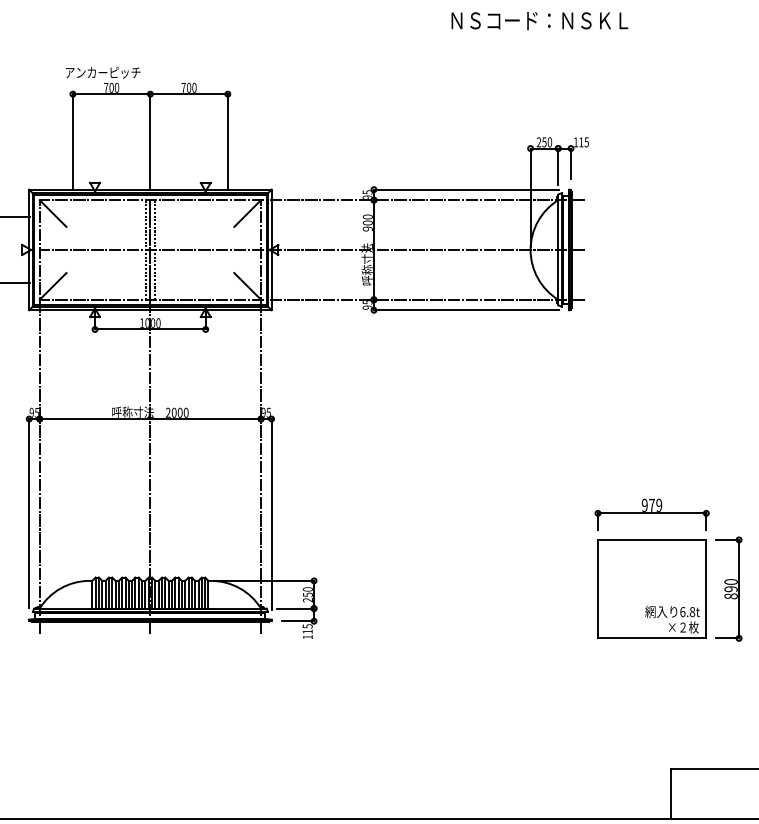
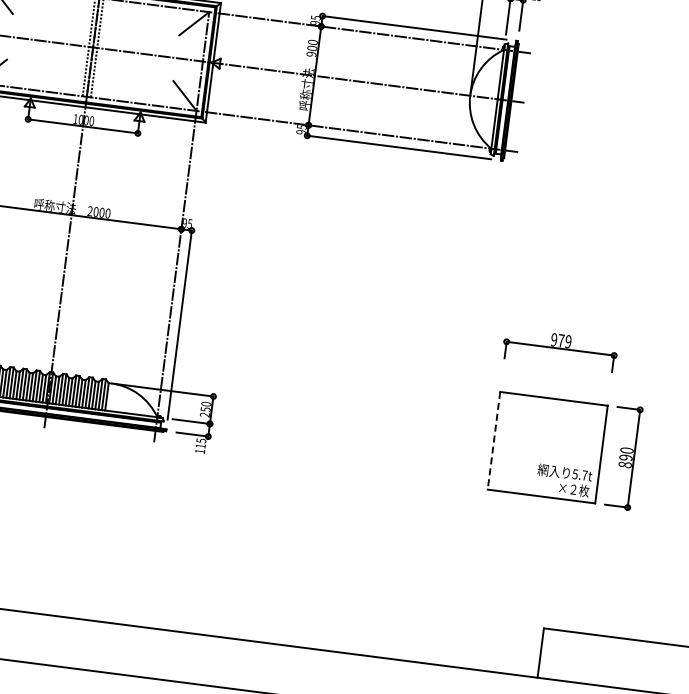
part: (651, 514) -> (559, 349), moved
line: (597, 589) -> (493, 441), solid -> dashed
text: (687, 612) -> (579, 475), 6.8t -> 5.7t

